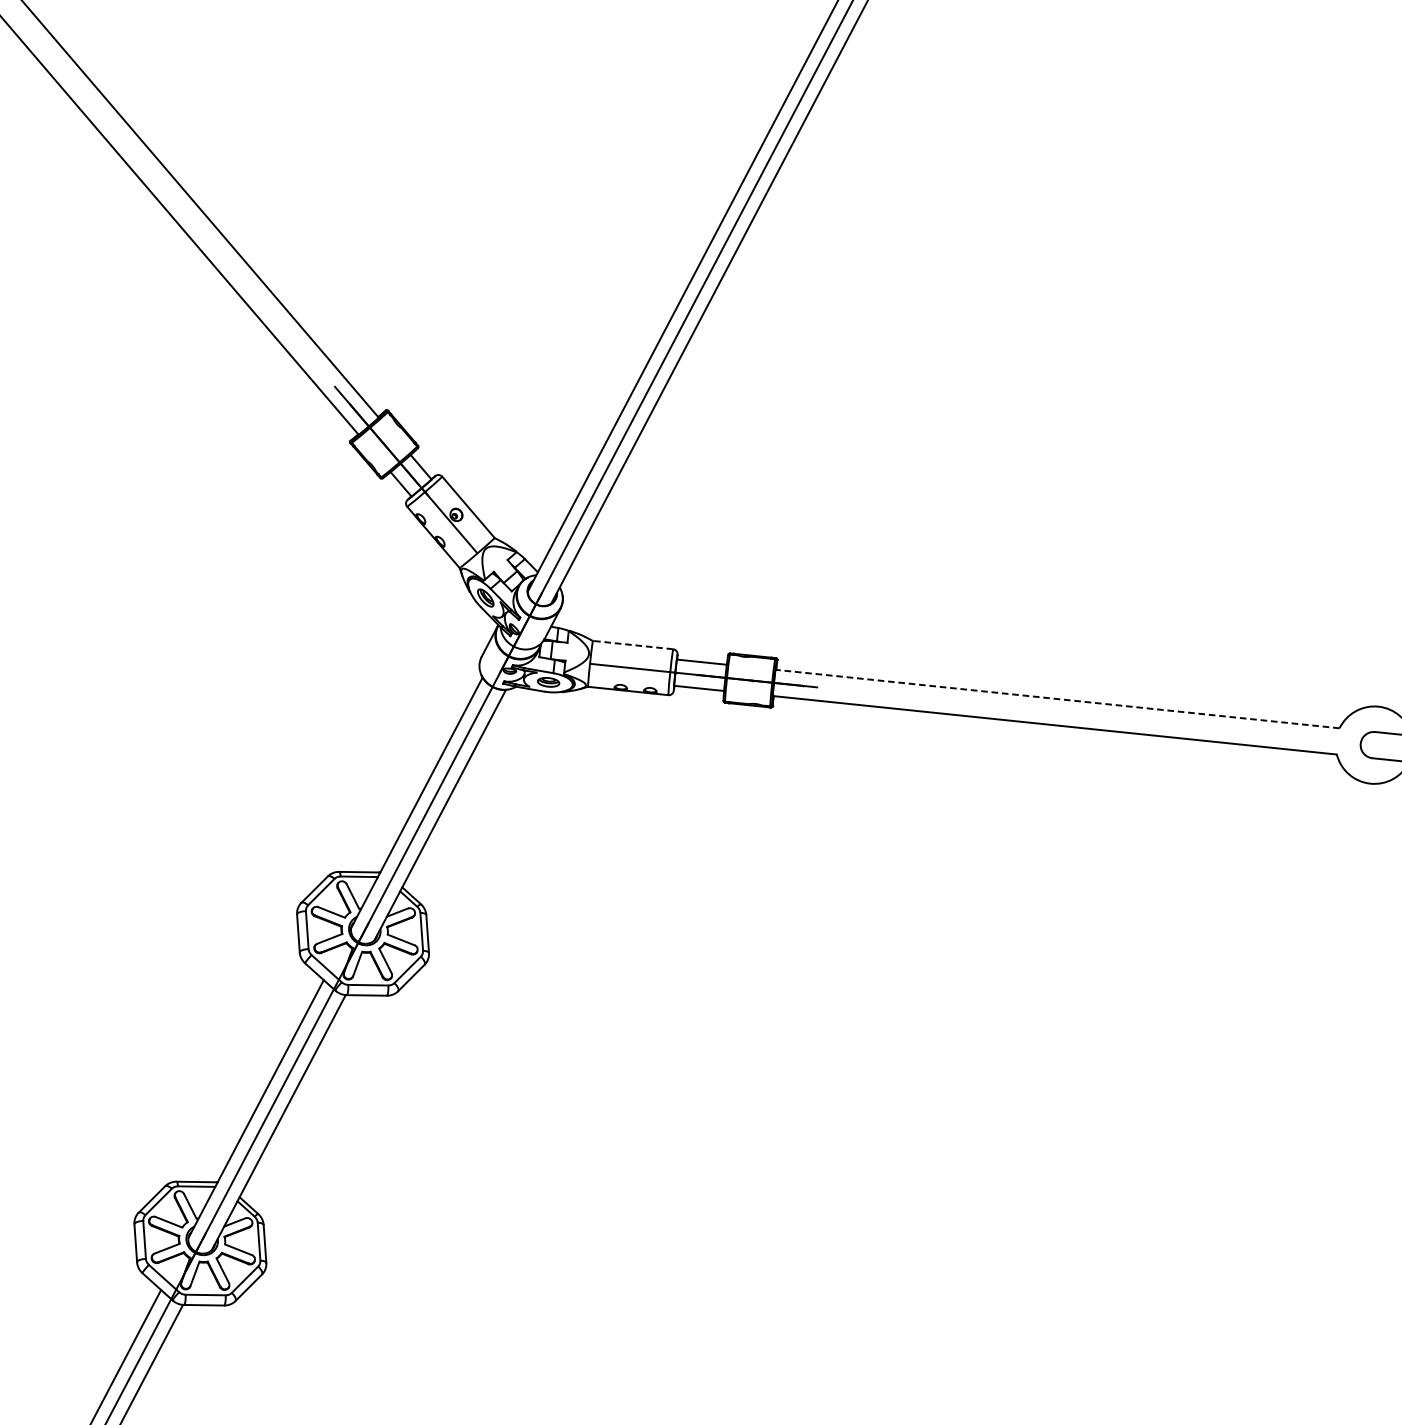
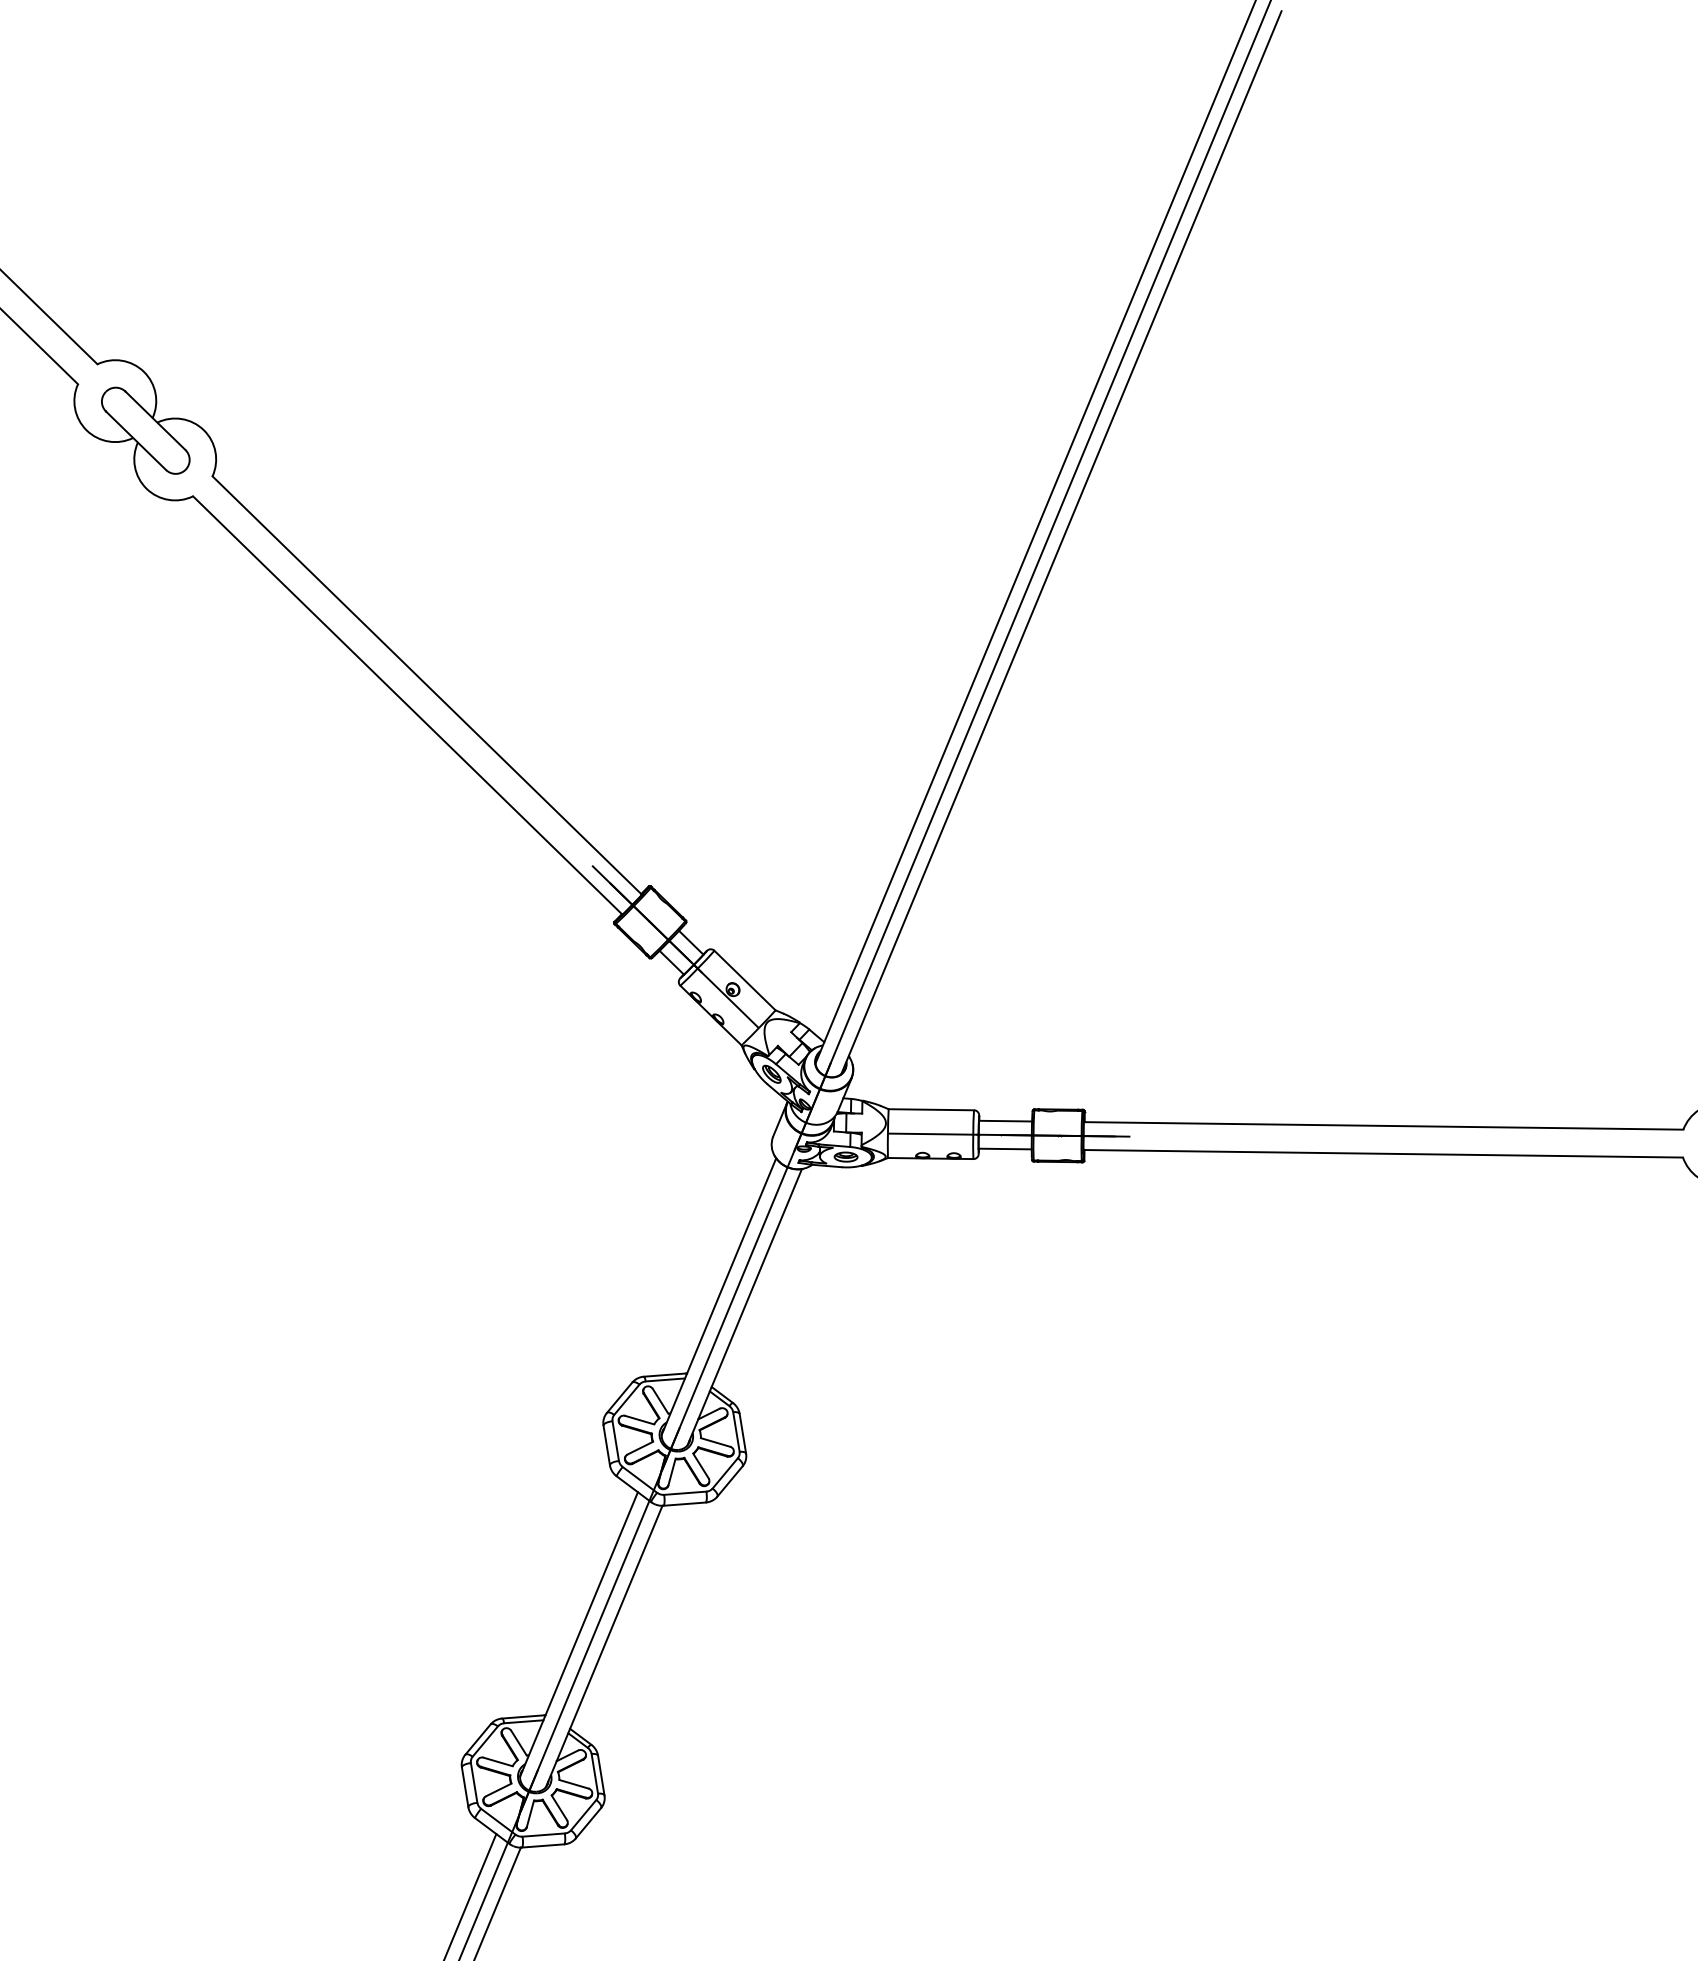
line: (633, 644) -> (931, 1109), dashed -> solid
line: (1057, 698) -> (1383, 1125), dashed -> solid

